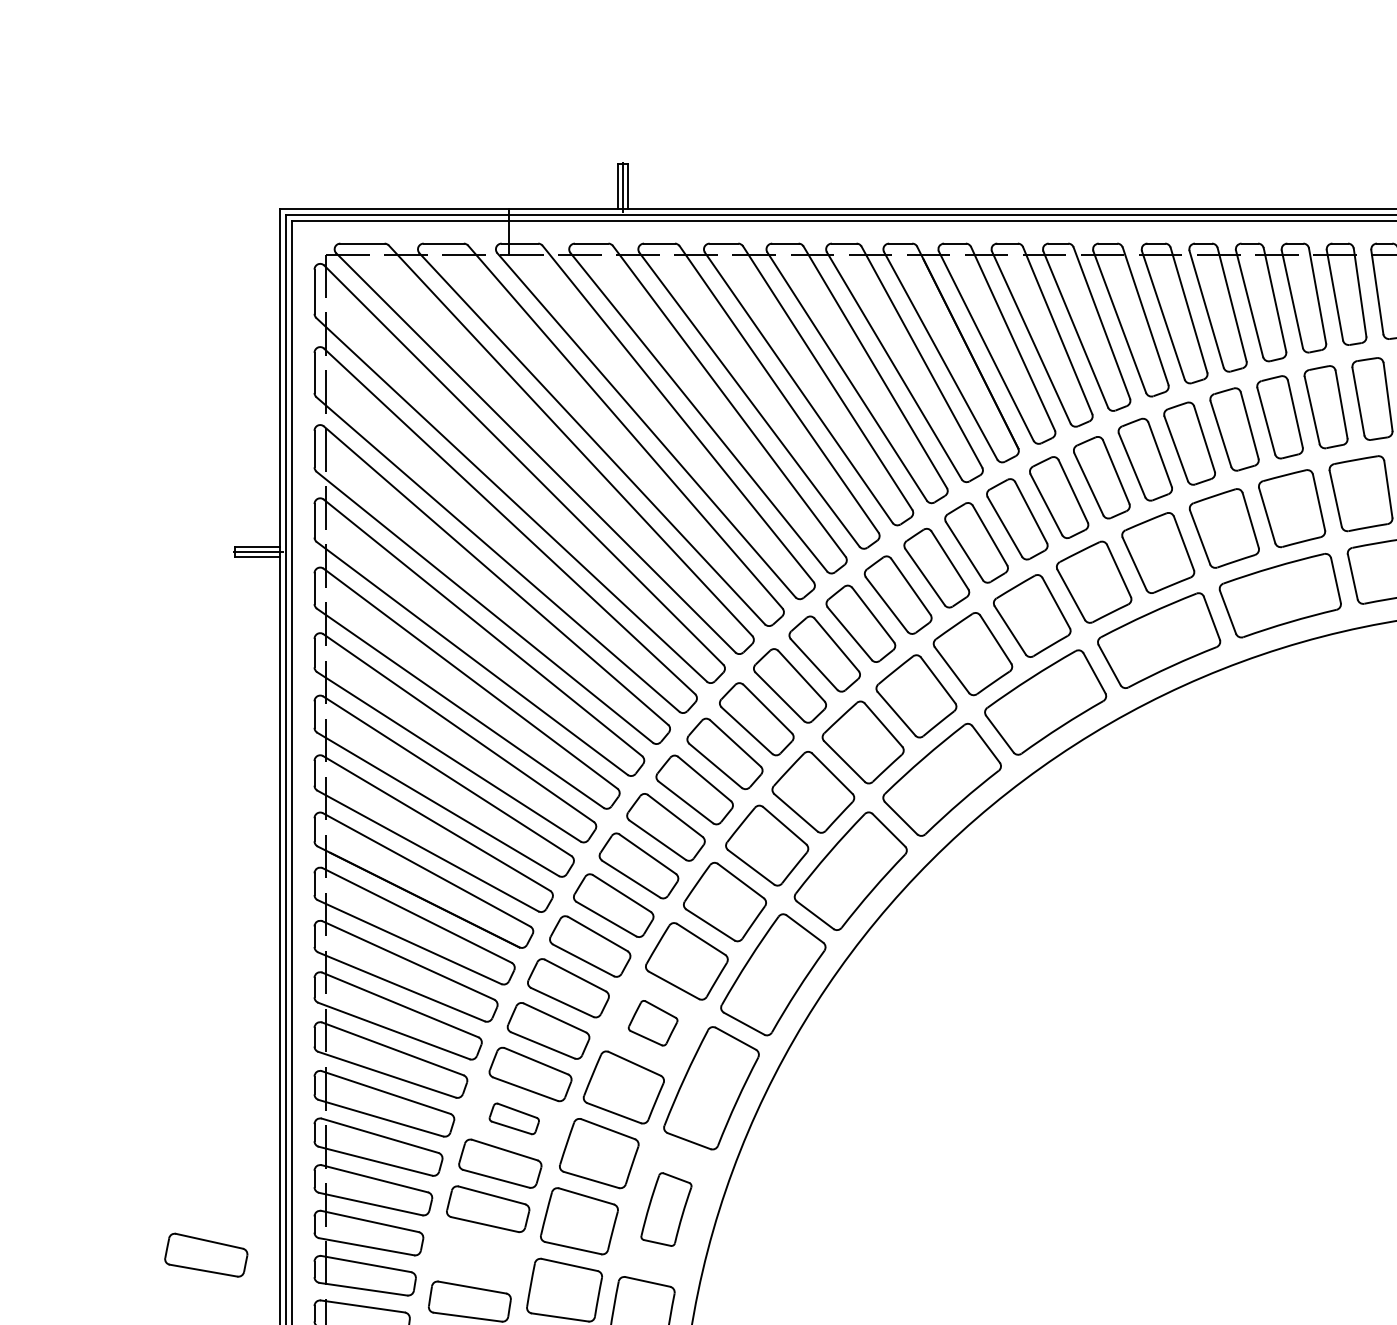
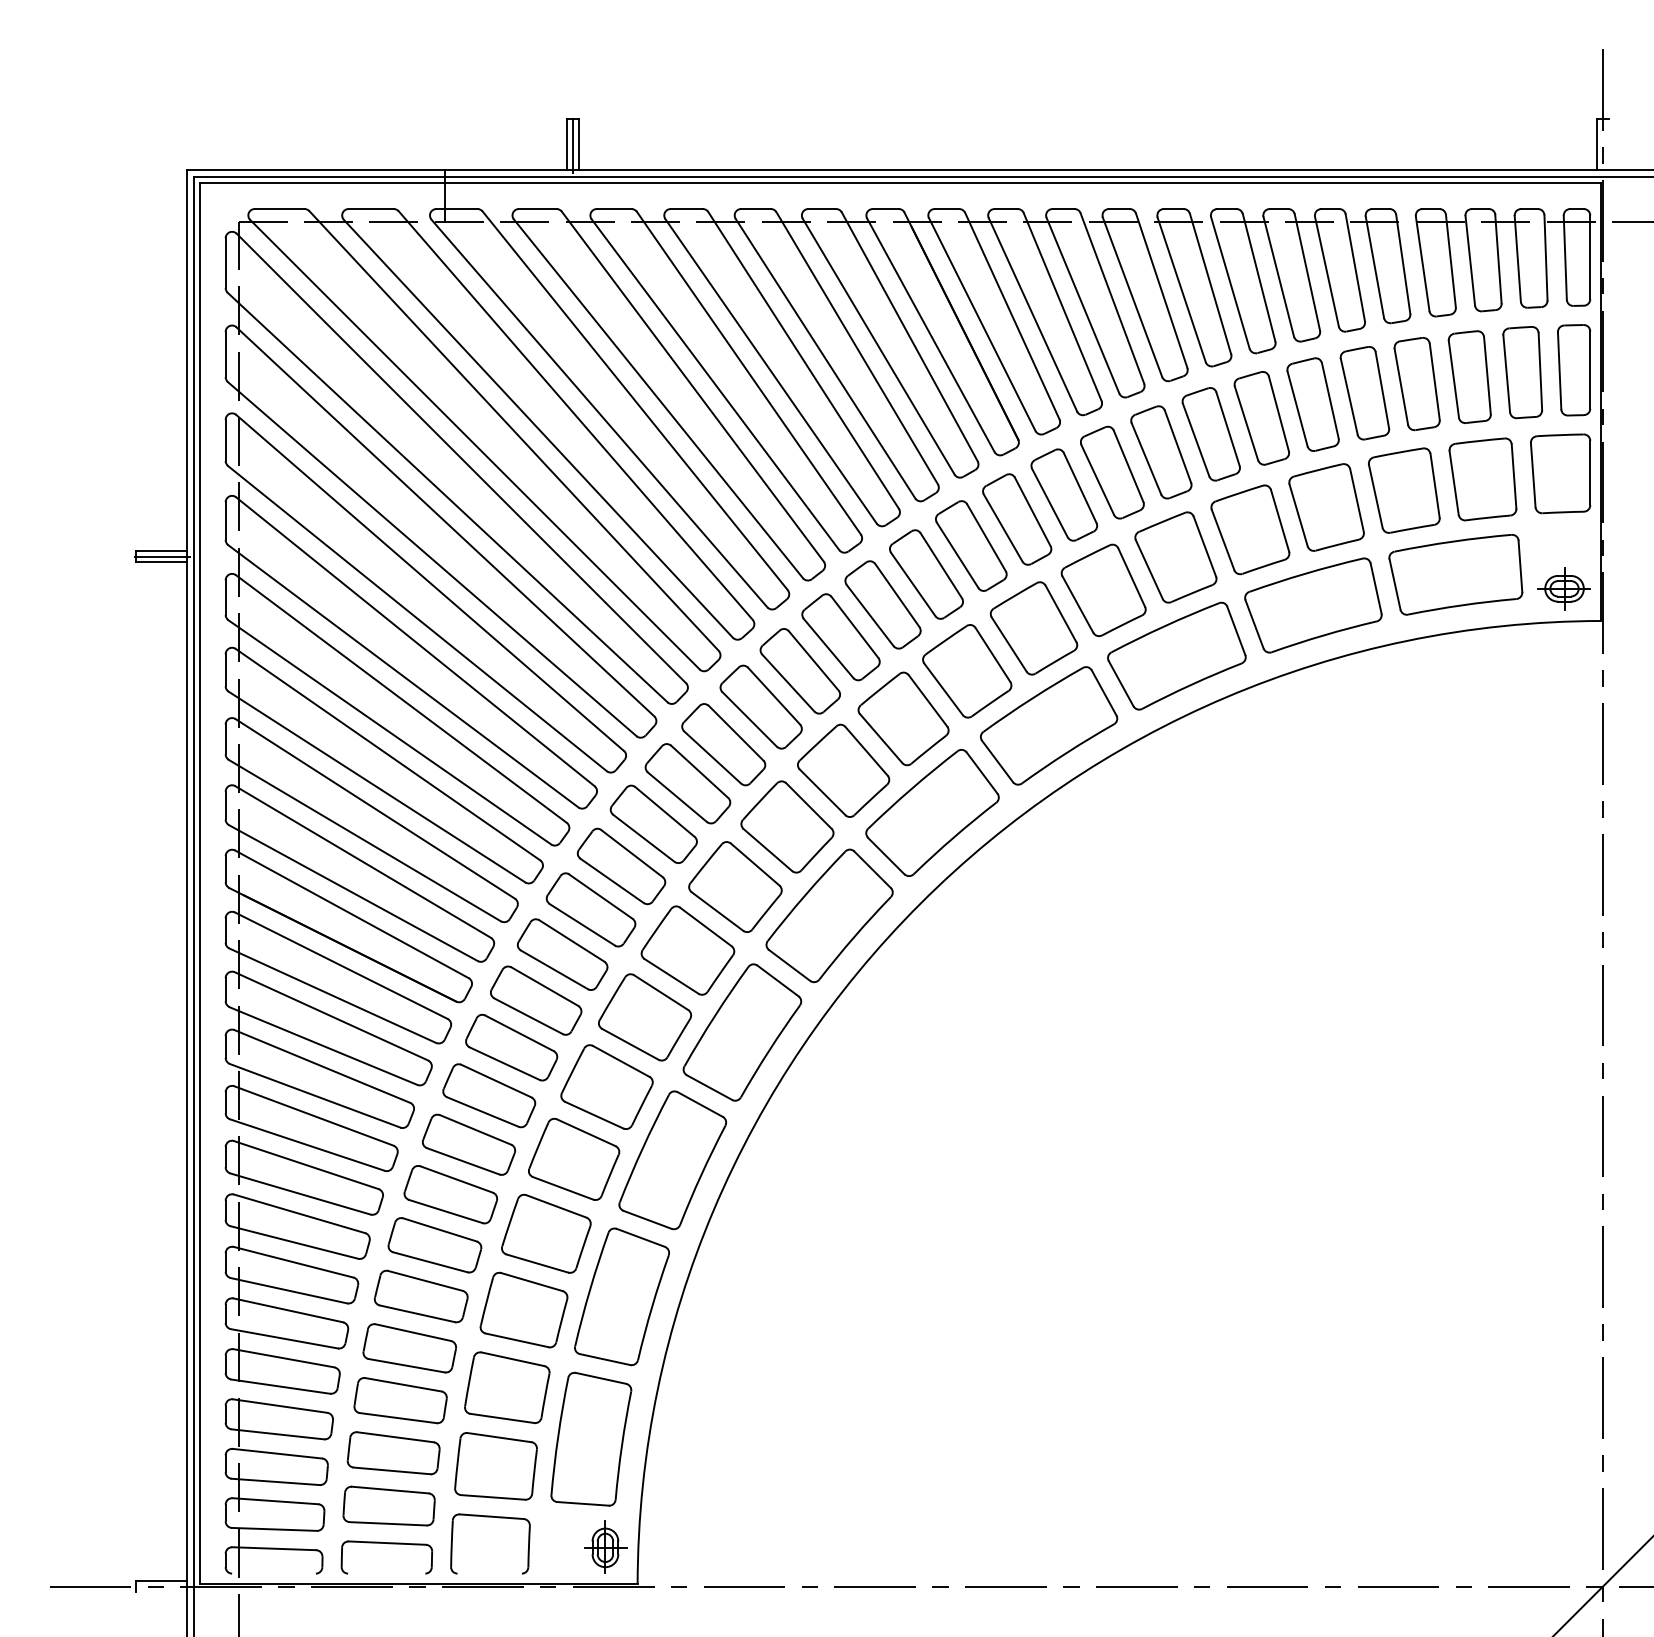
part: (652, 1022) -> (606, 1086), size x1.67
part: (514, 1118) -> (450, 1194), size x1.67
part: (665, 1209) -> (621, 1296), size x1.67
part: (206, 1255) -> (409, 1348), moved

